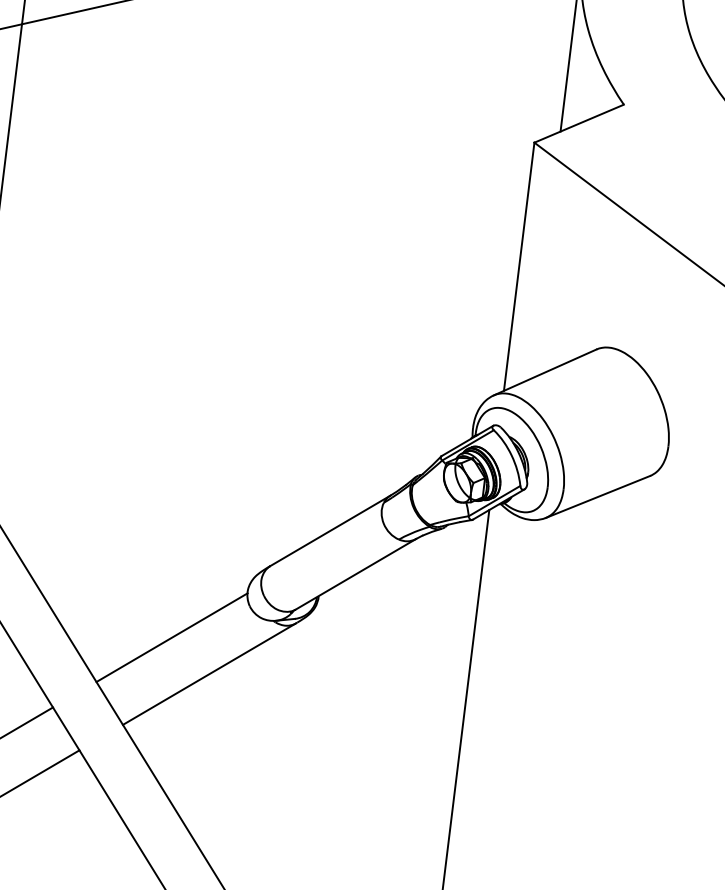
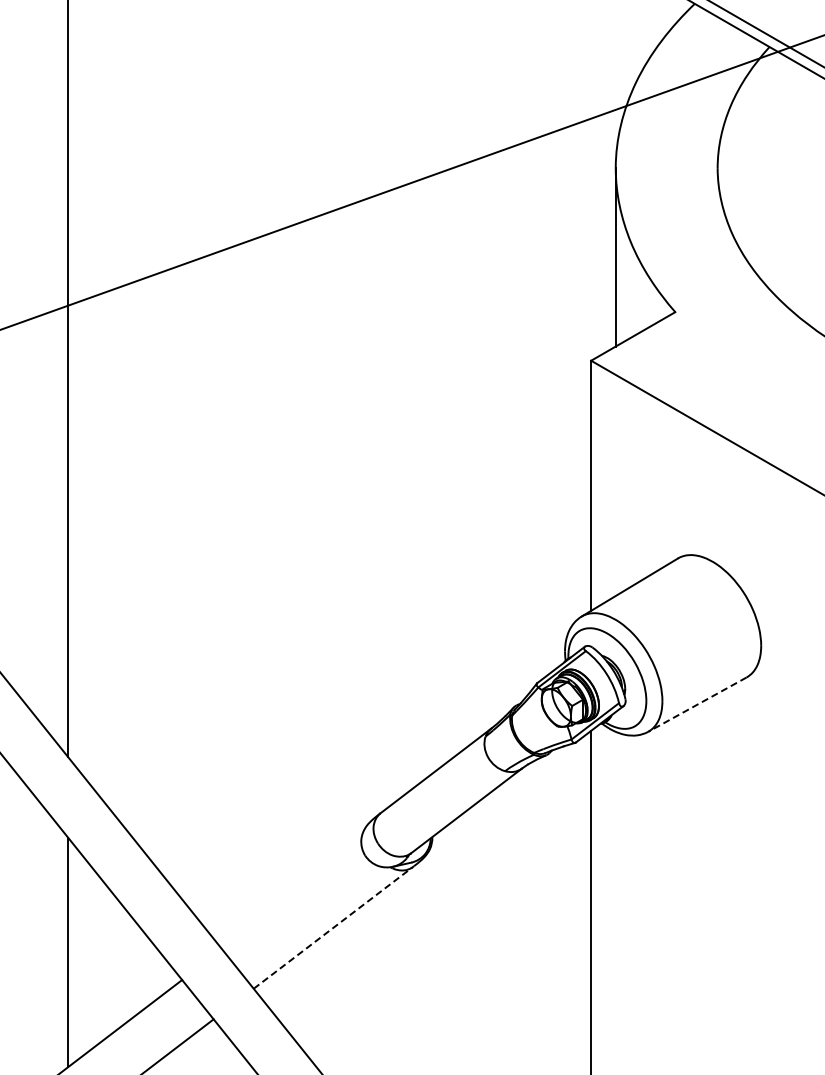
line: (597, 496) -> (696, 704), solid -> dashed
line: (171, 637) -> (291, 896), removed
line: (209, 673) -> (333, 927), solid -> dashed

